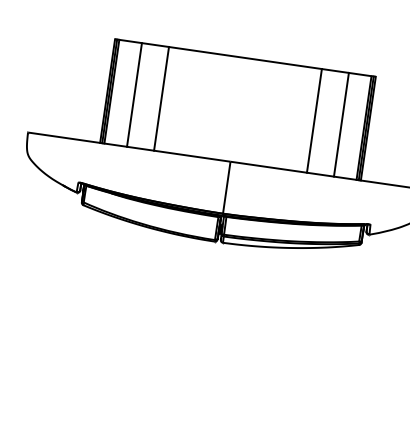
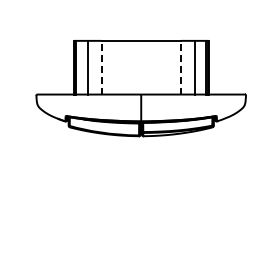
line: (161, 98) -> (101, 67), solid -> dashed
line: (313, 120) -> (180, 67), solid -> dashed

